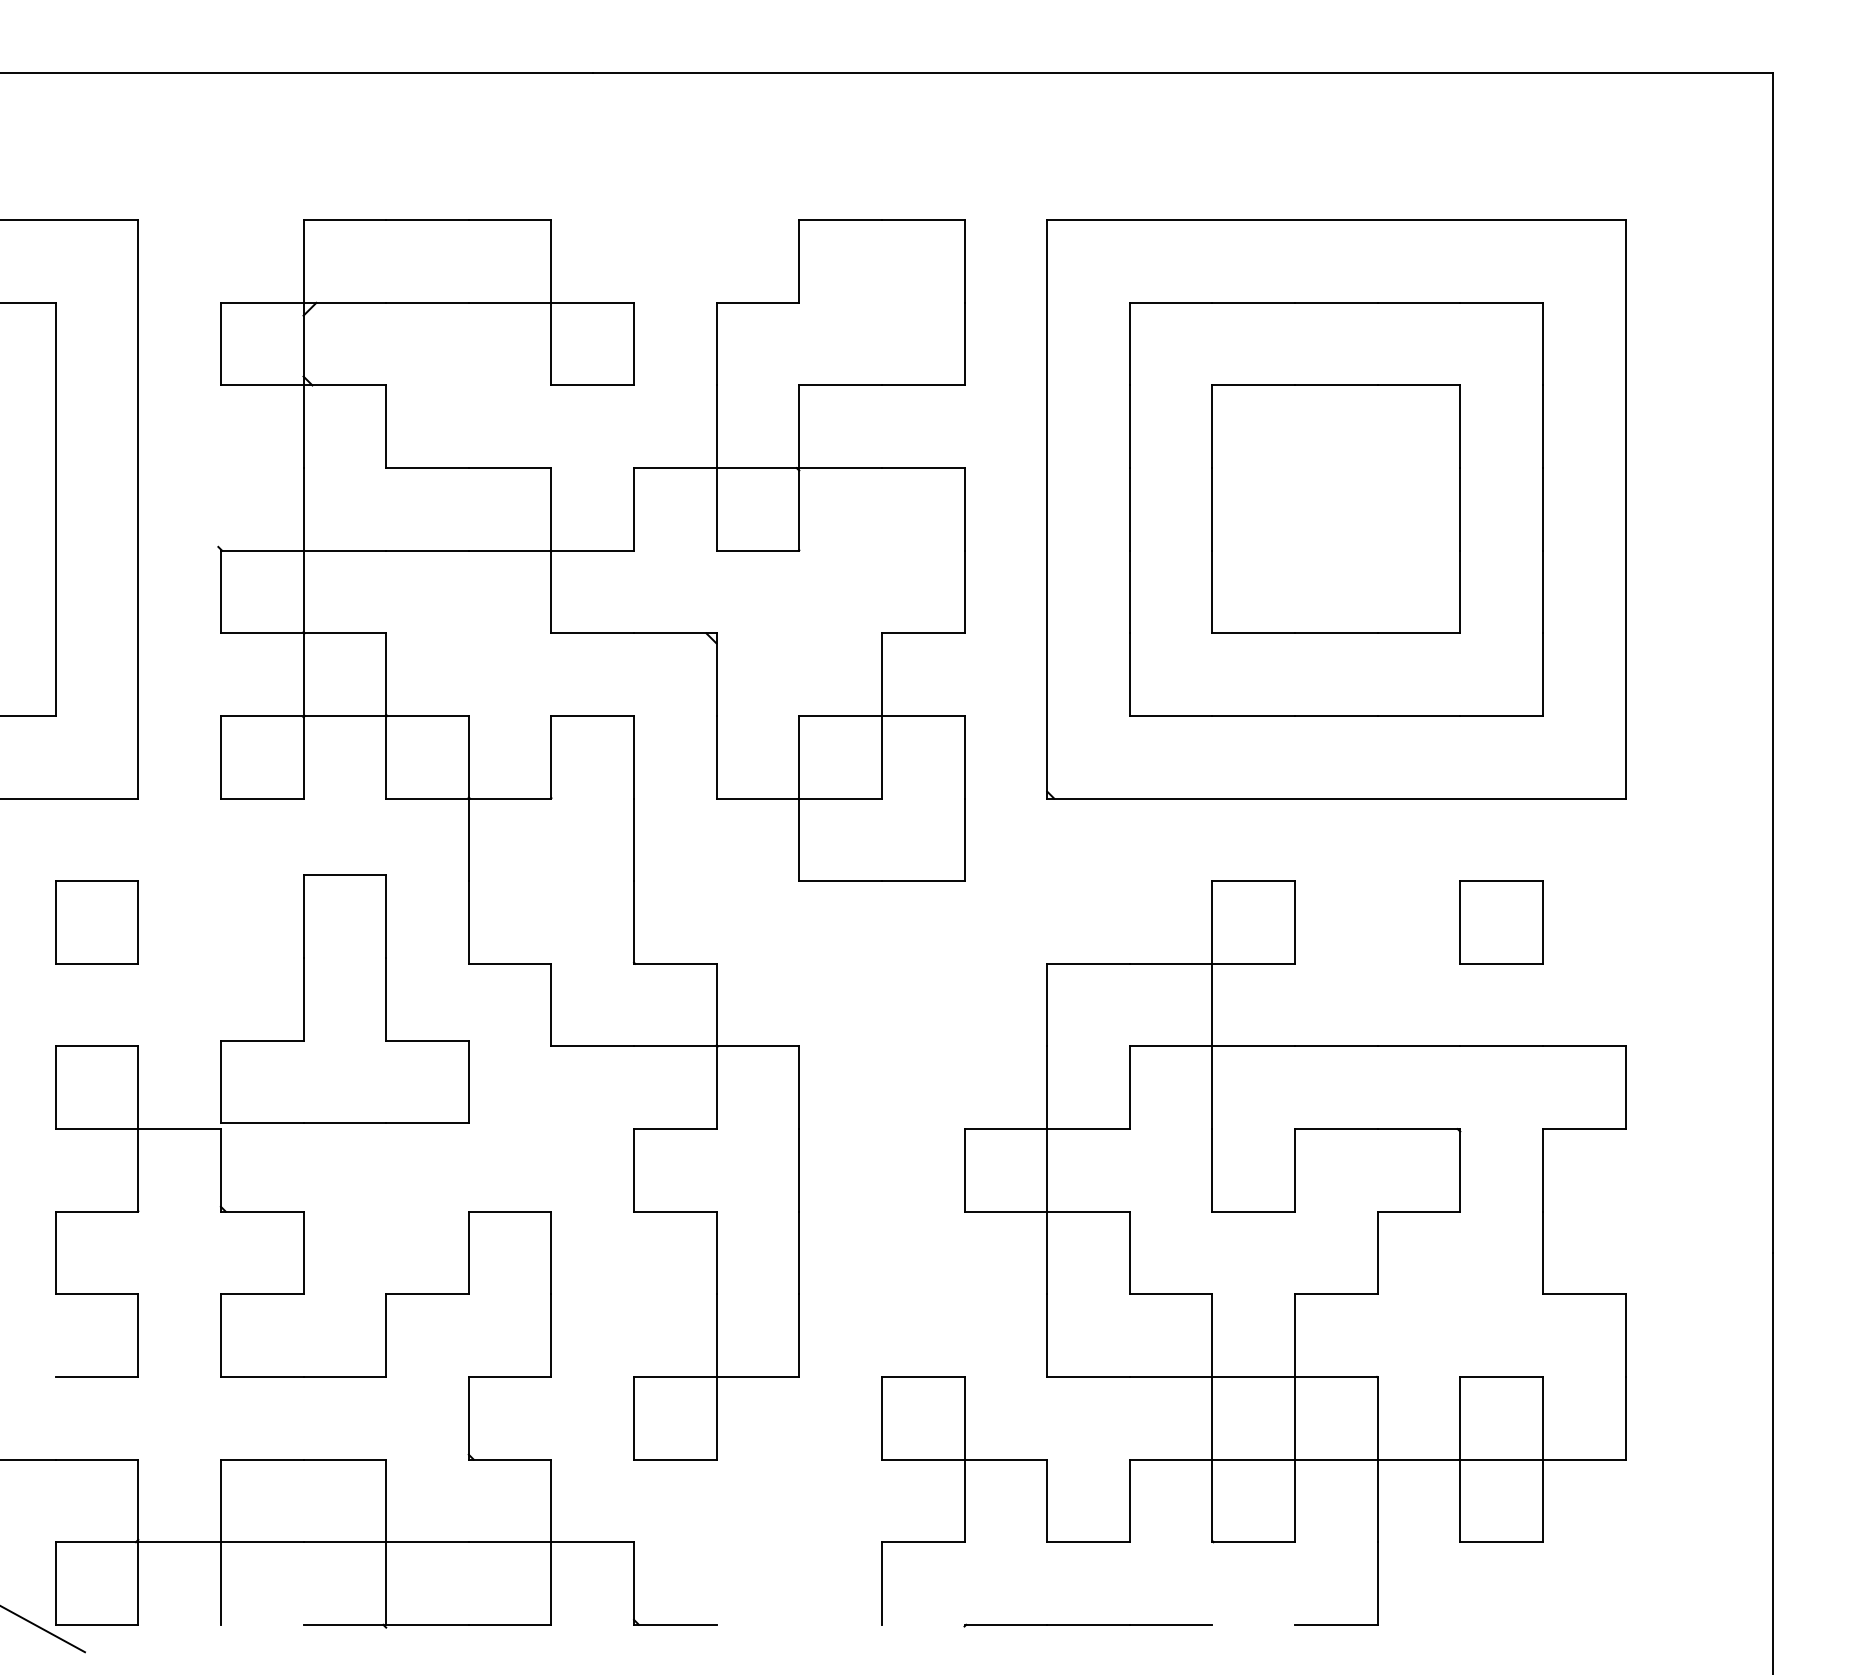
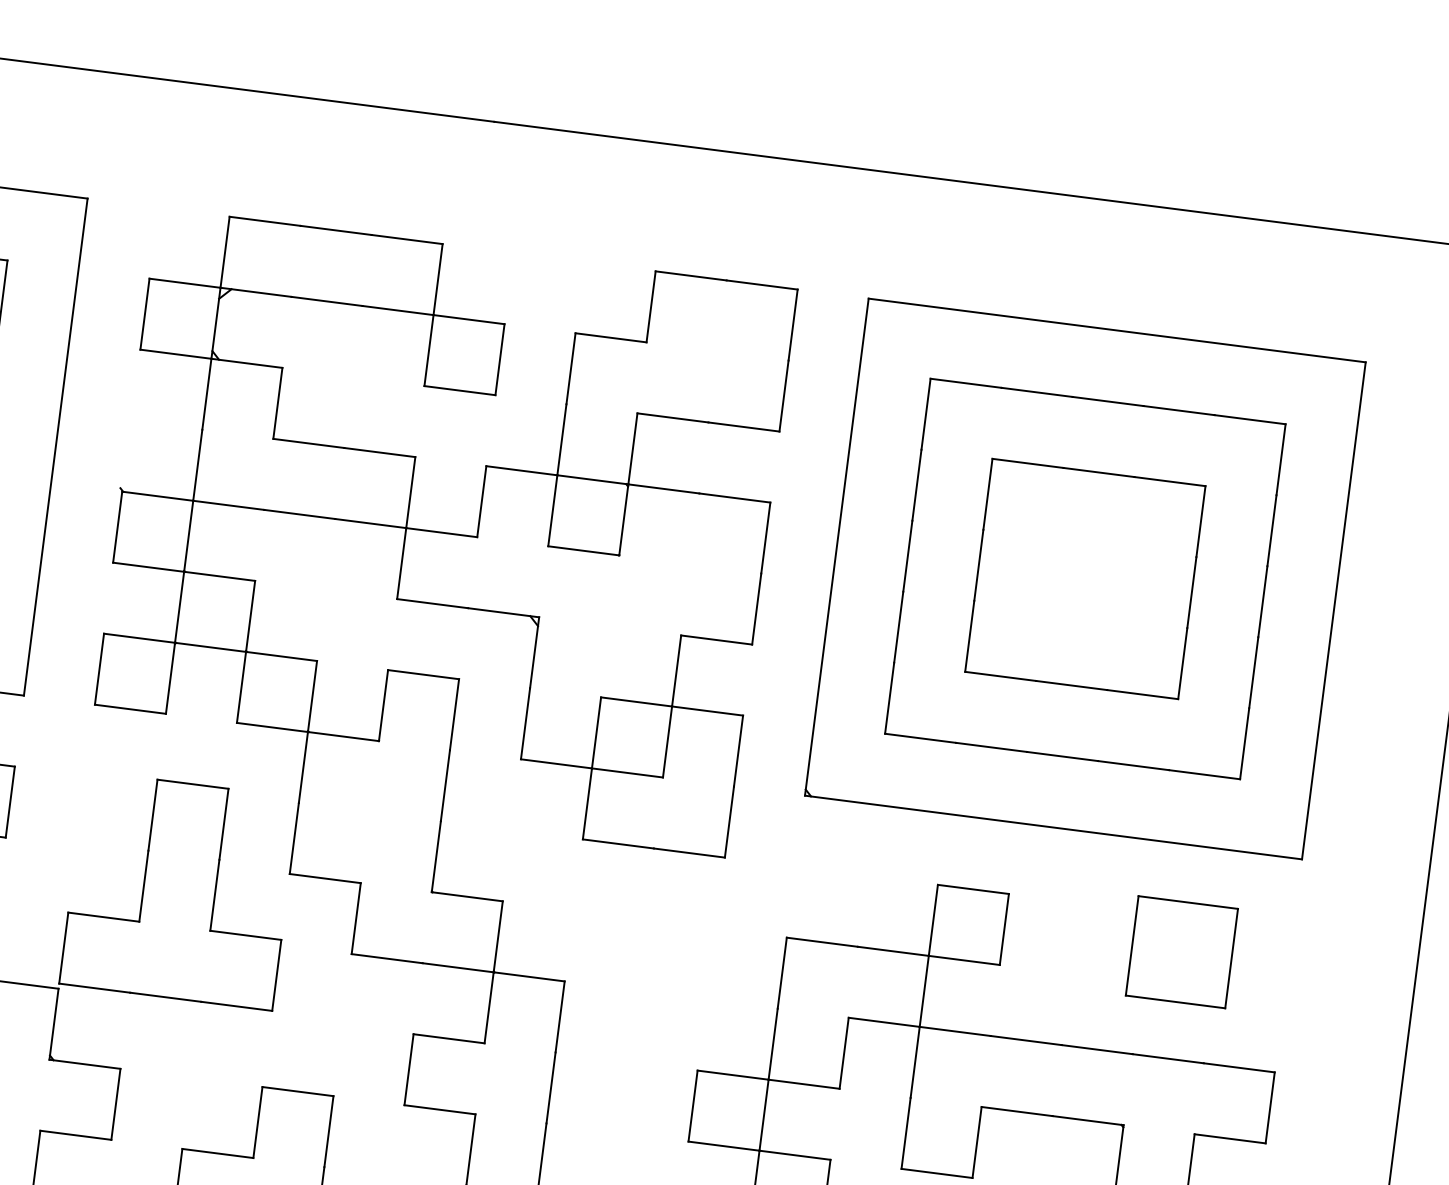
part: (1501, 922) -> (1181, 952), size x1.4

